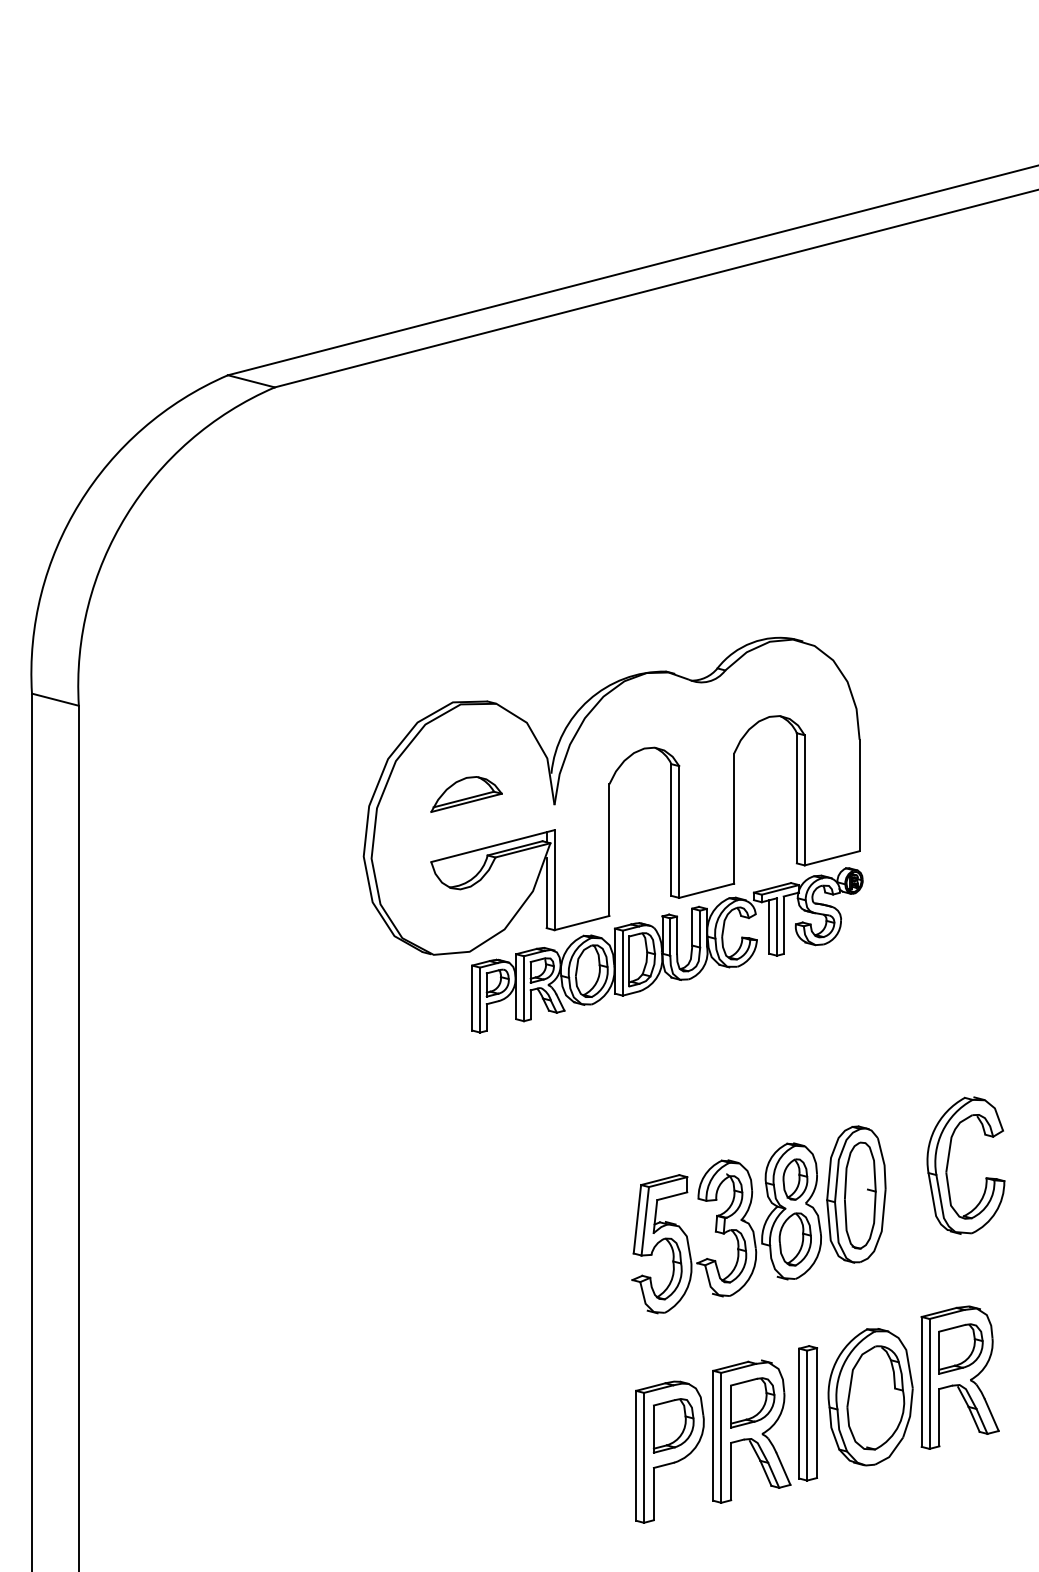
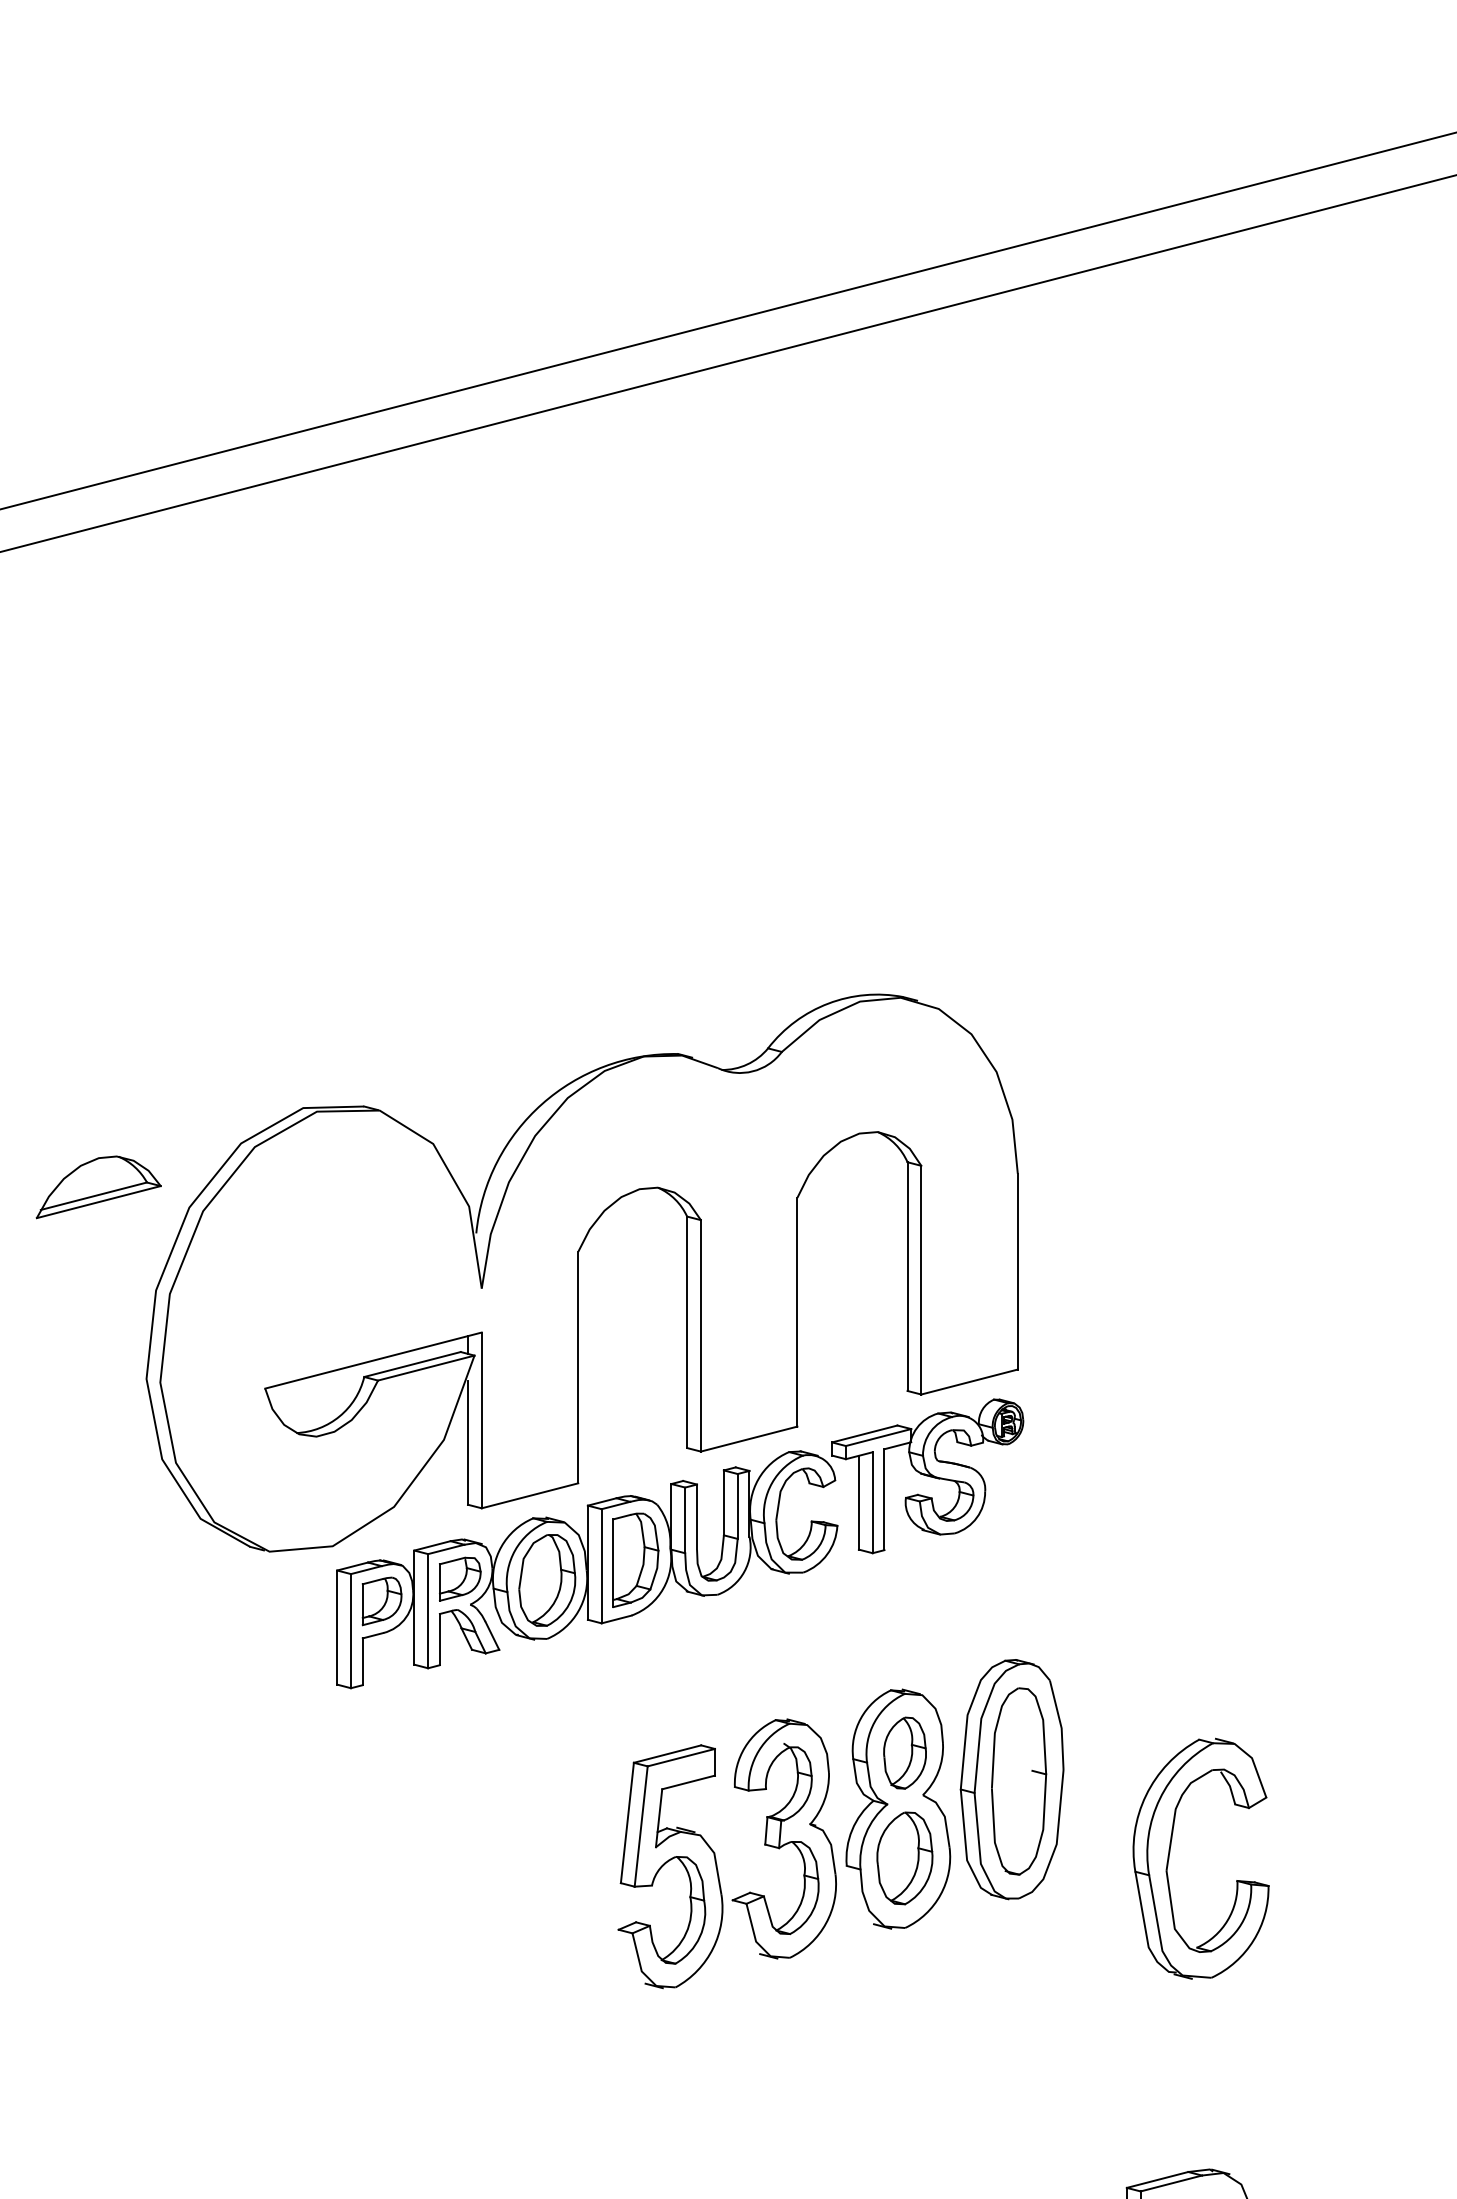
part: (466, 794) -> (98, 1187), moved
part: (948, 1165) -> (1170, 1858), moved
part: (764, 1222) -> (850, 1828), moved

